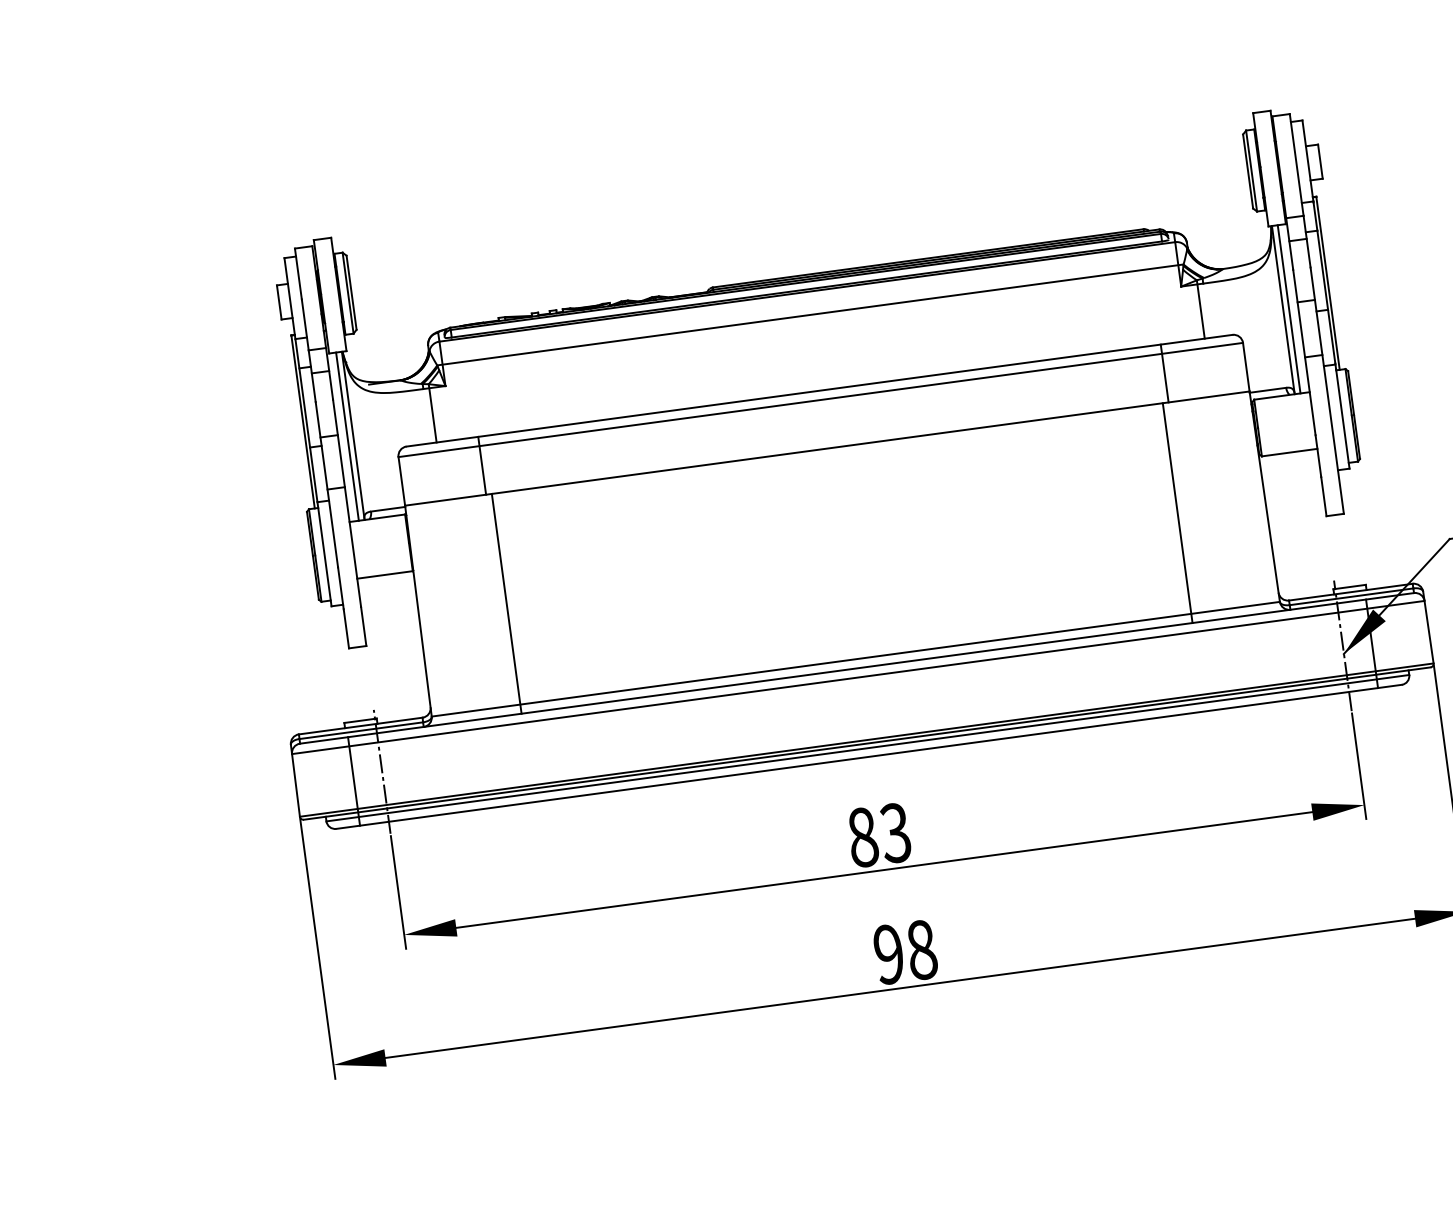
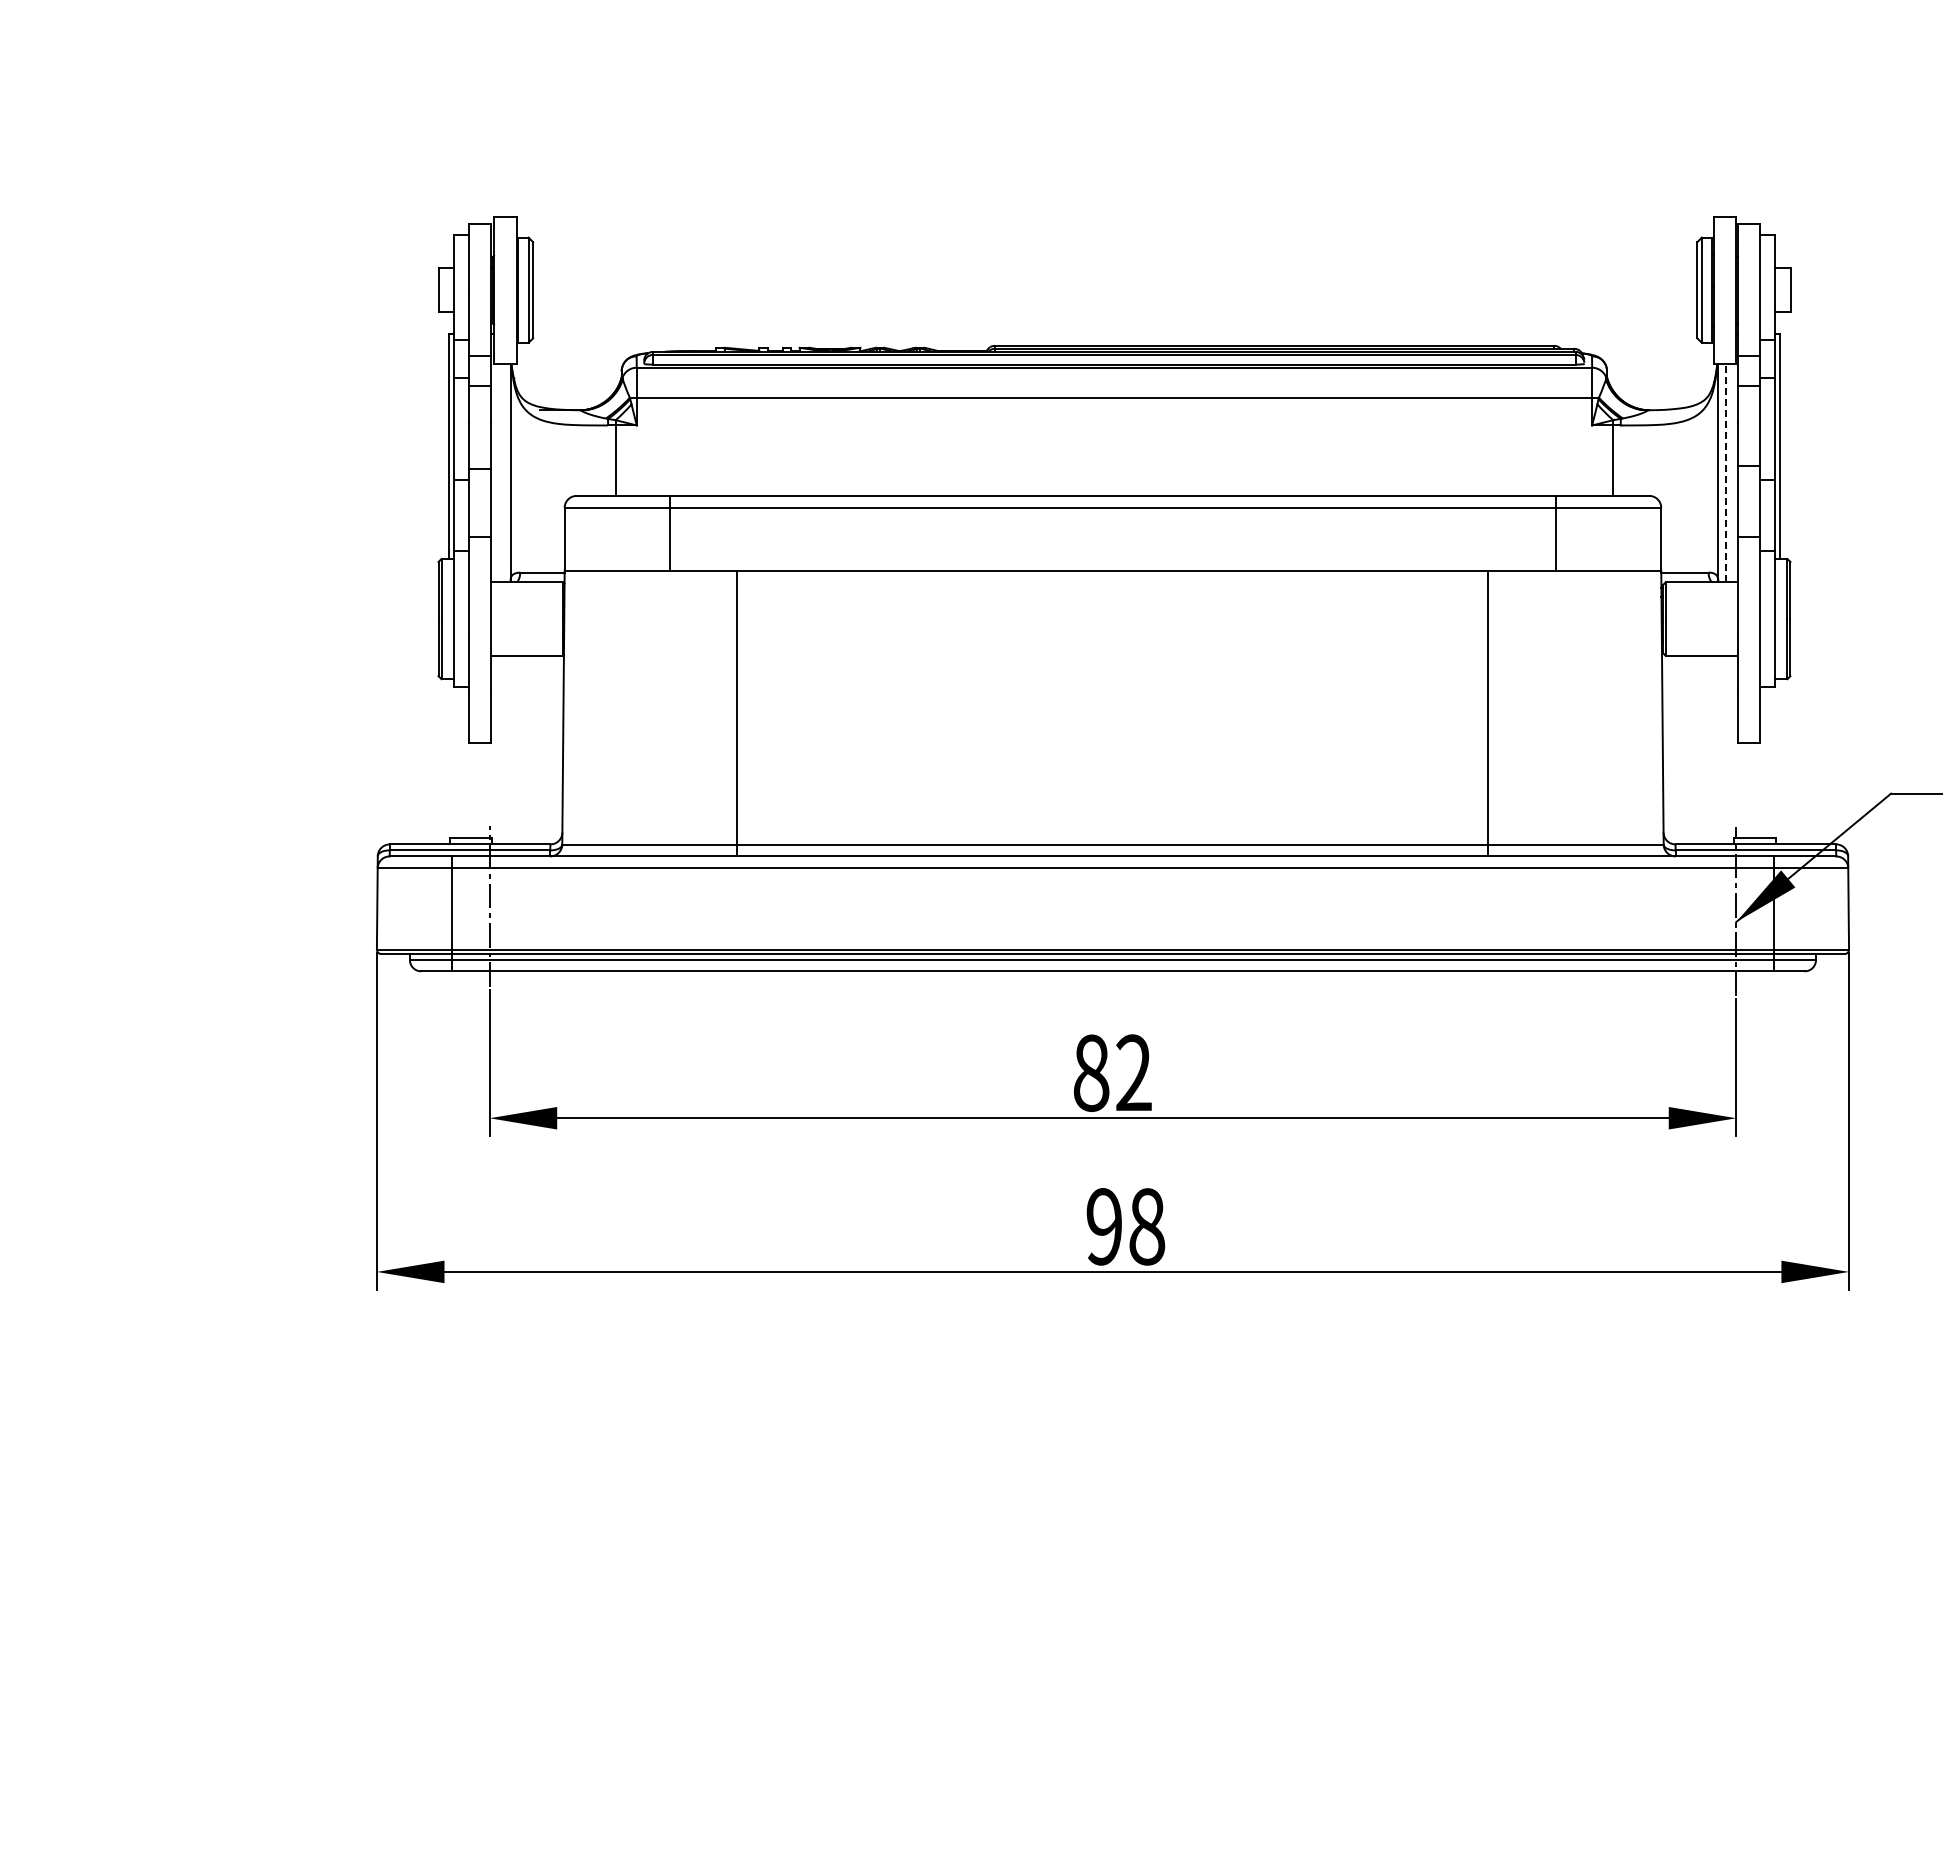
line: (1288, 308) -> (1725, 472), solid -> dashed
line: (347, 436) -> (503, 472), removed
line: (1177, 512) -> (1487, 713), moved
line: (506, 603) -> (737, 713), moved
text: (895, 832) -> (1133, 1072), 83 -> 82

